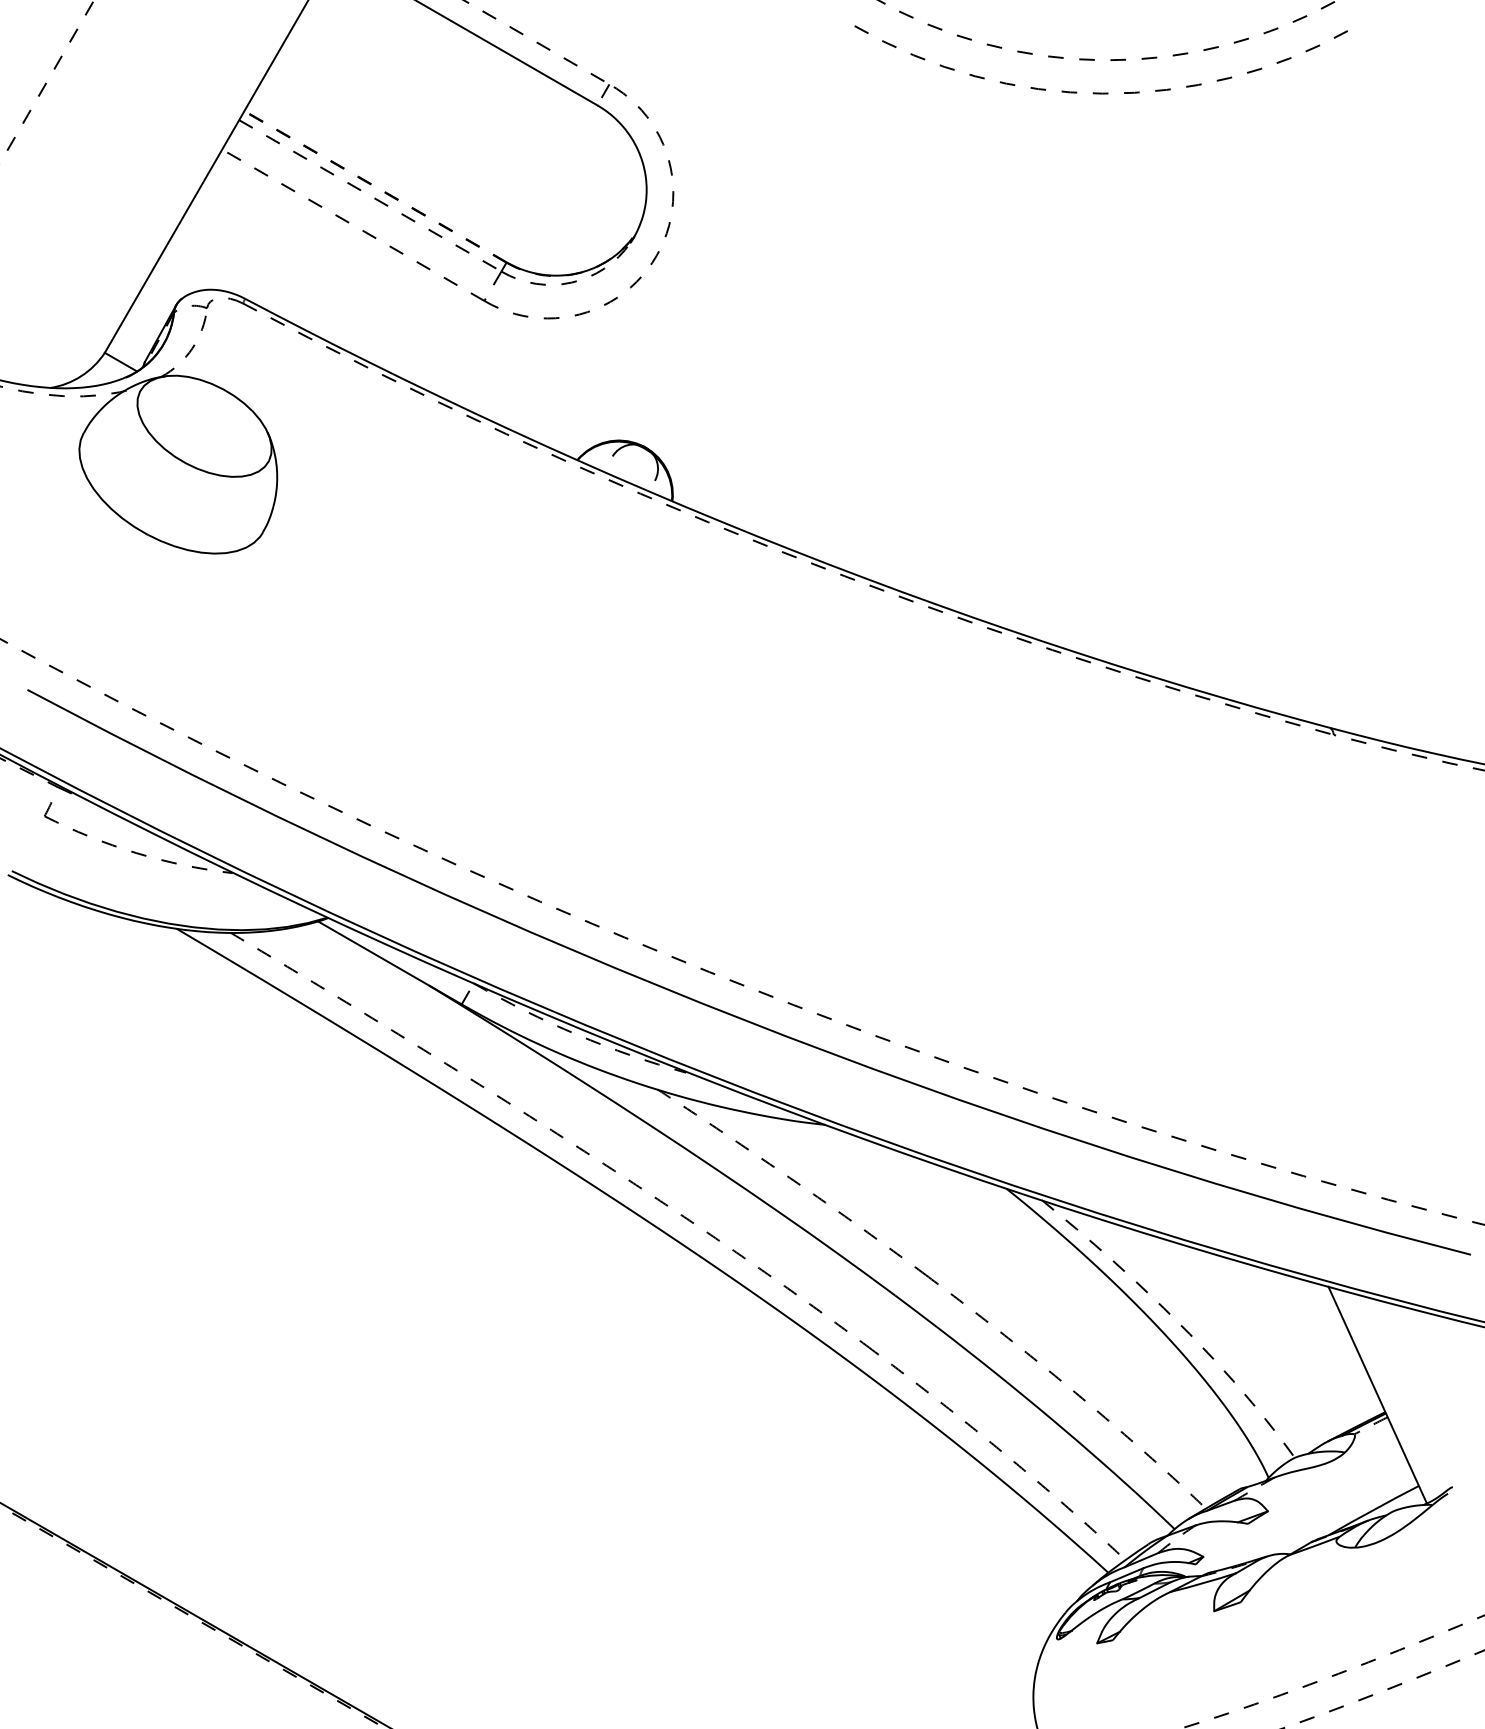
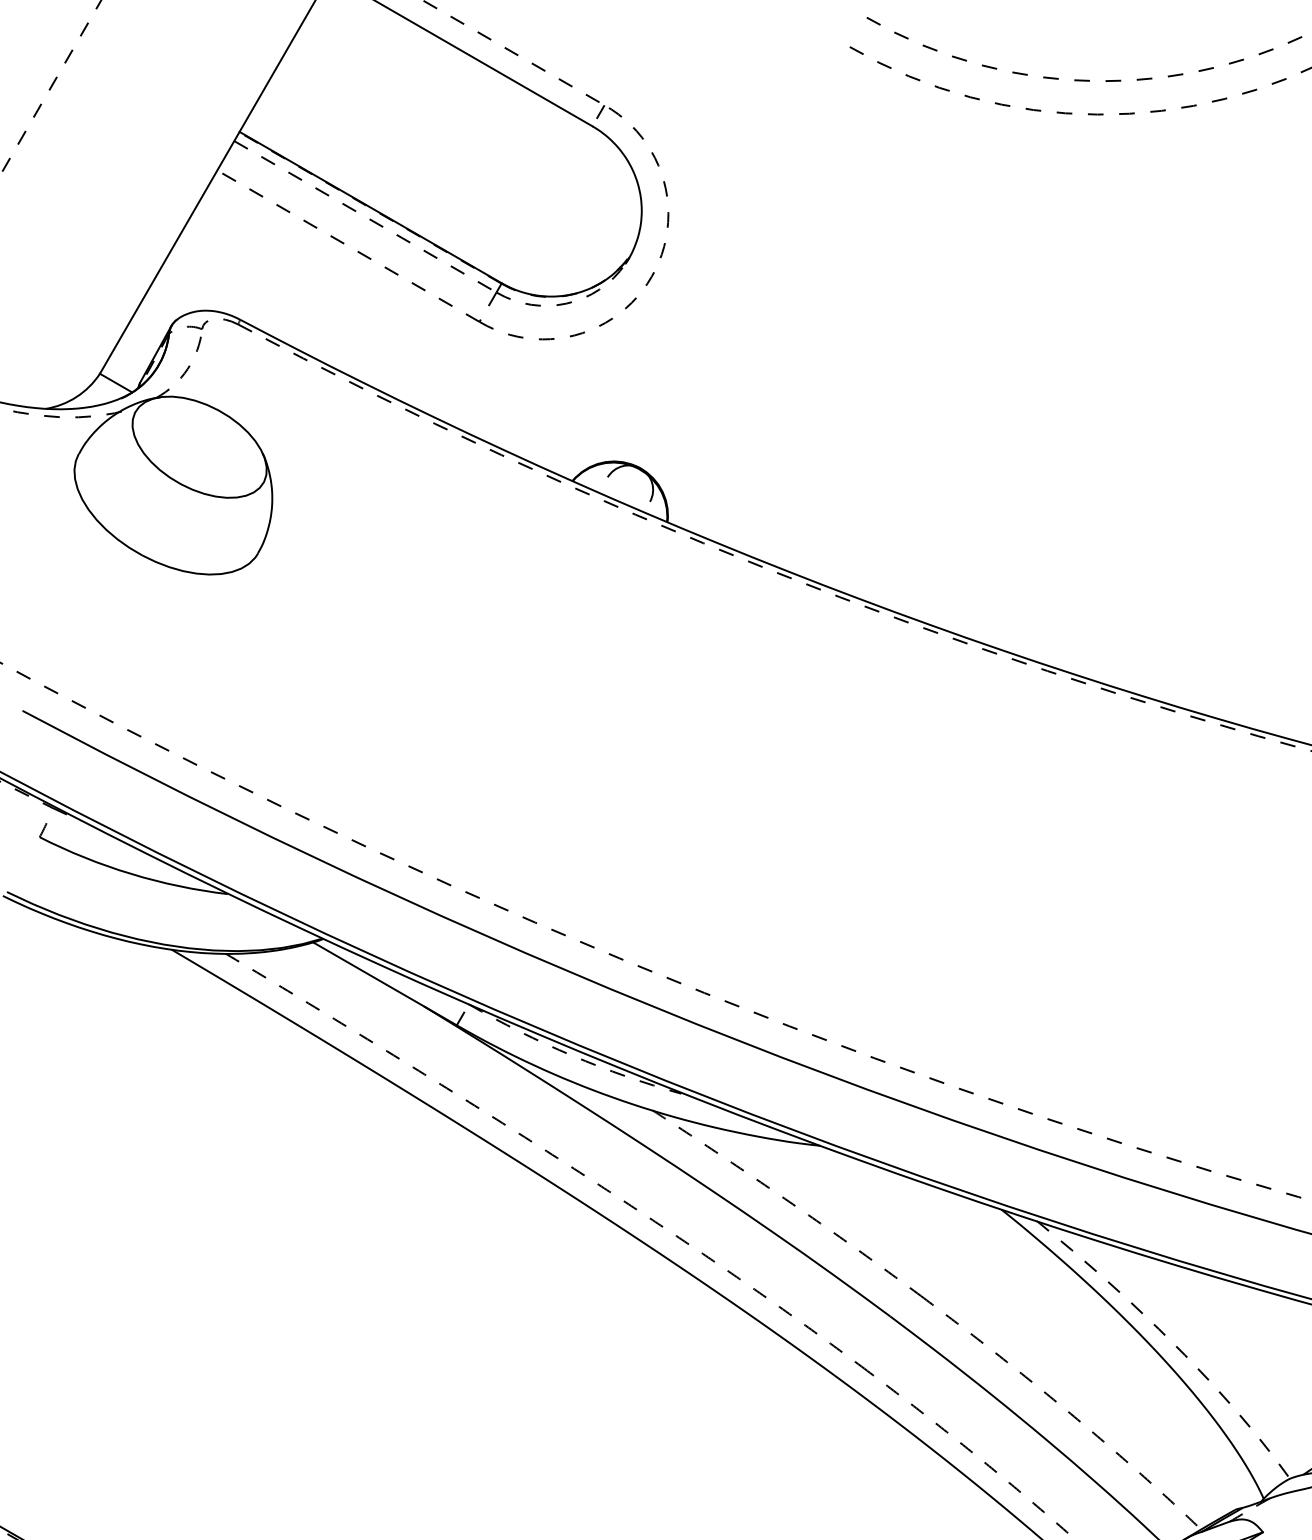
line: (375, 186) -> (370, 207), dashed -> solid
arc: (136, 853) -> (131, 874), dashed -> solid

